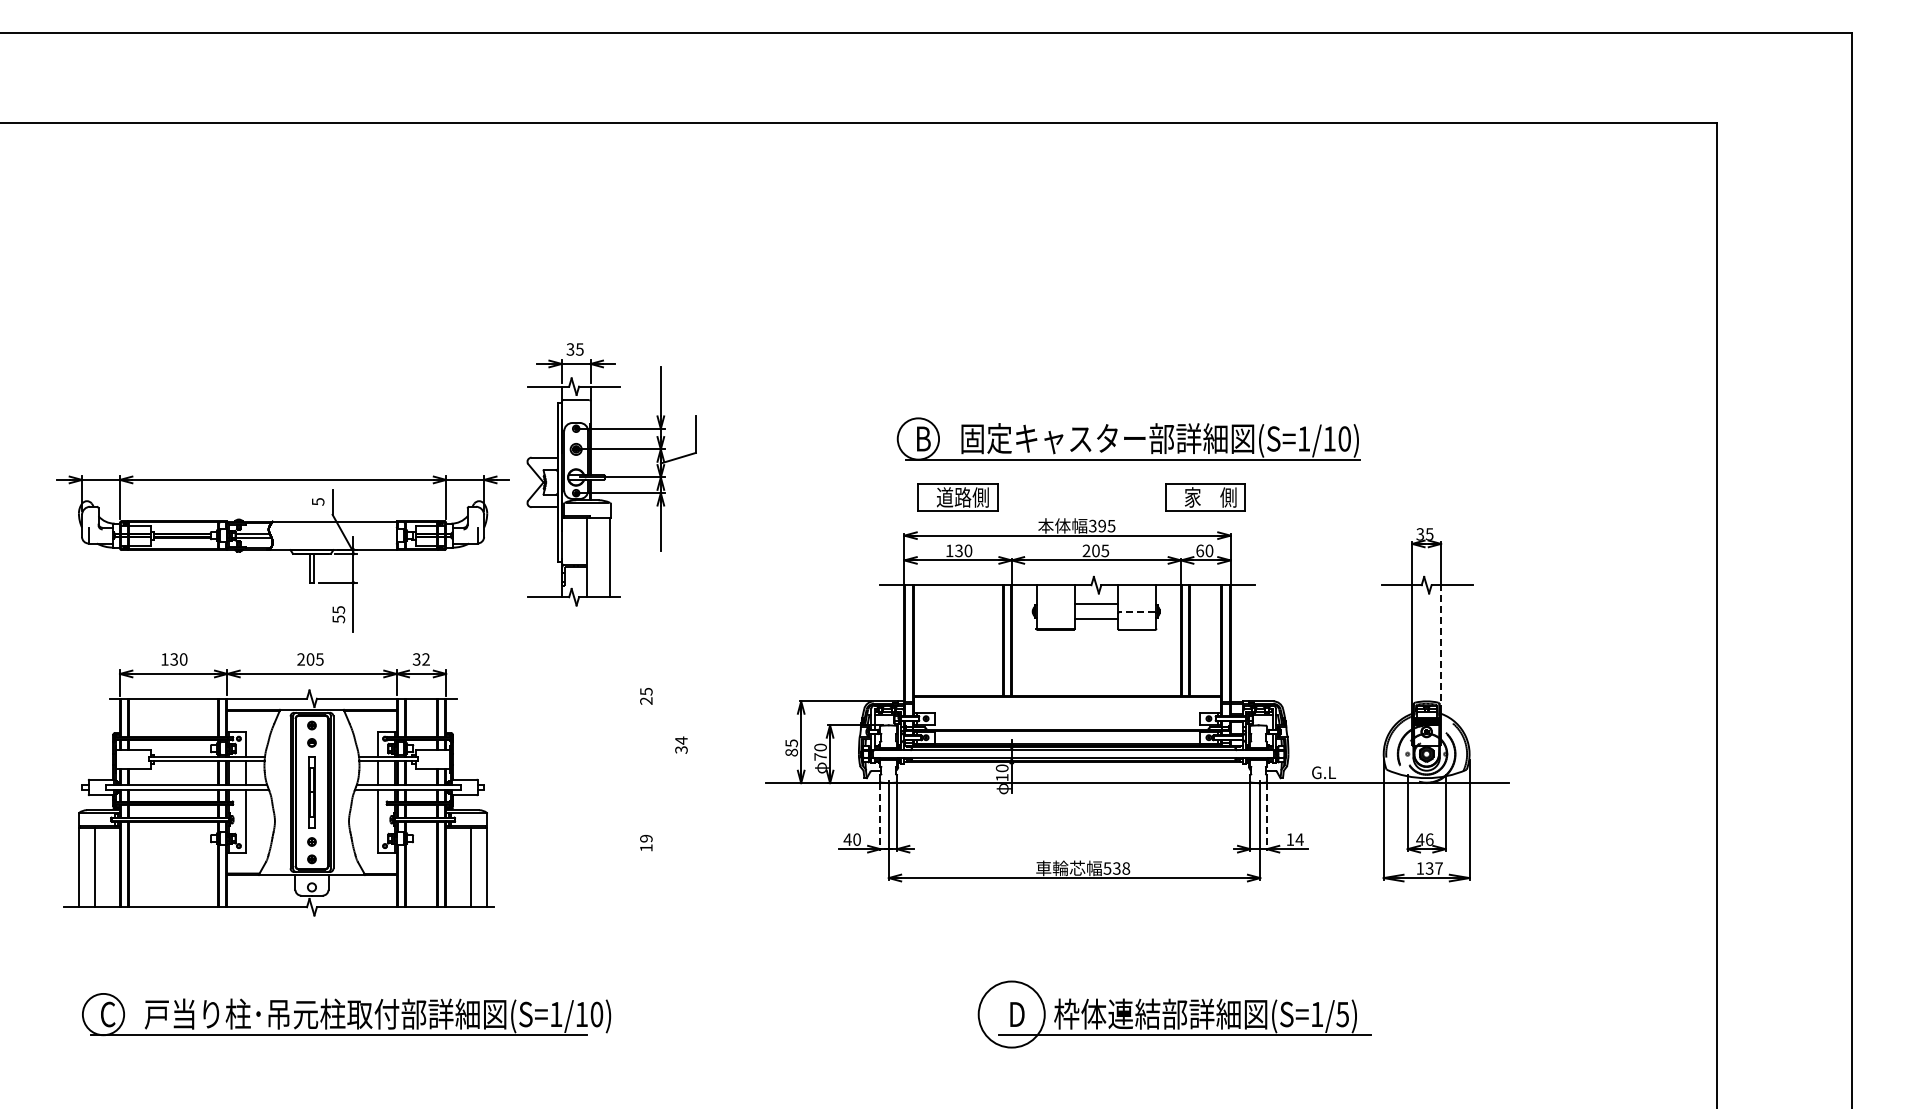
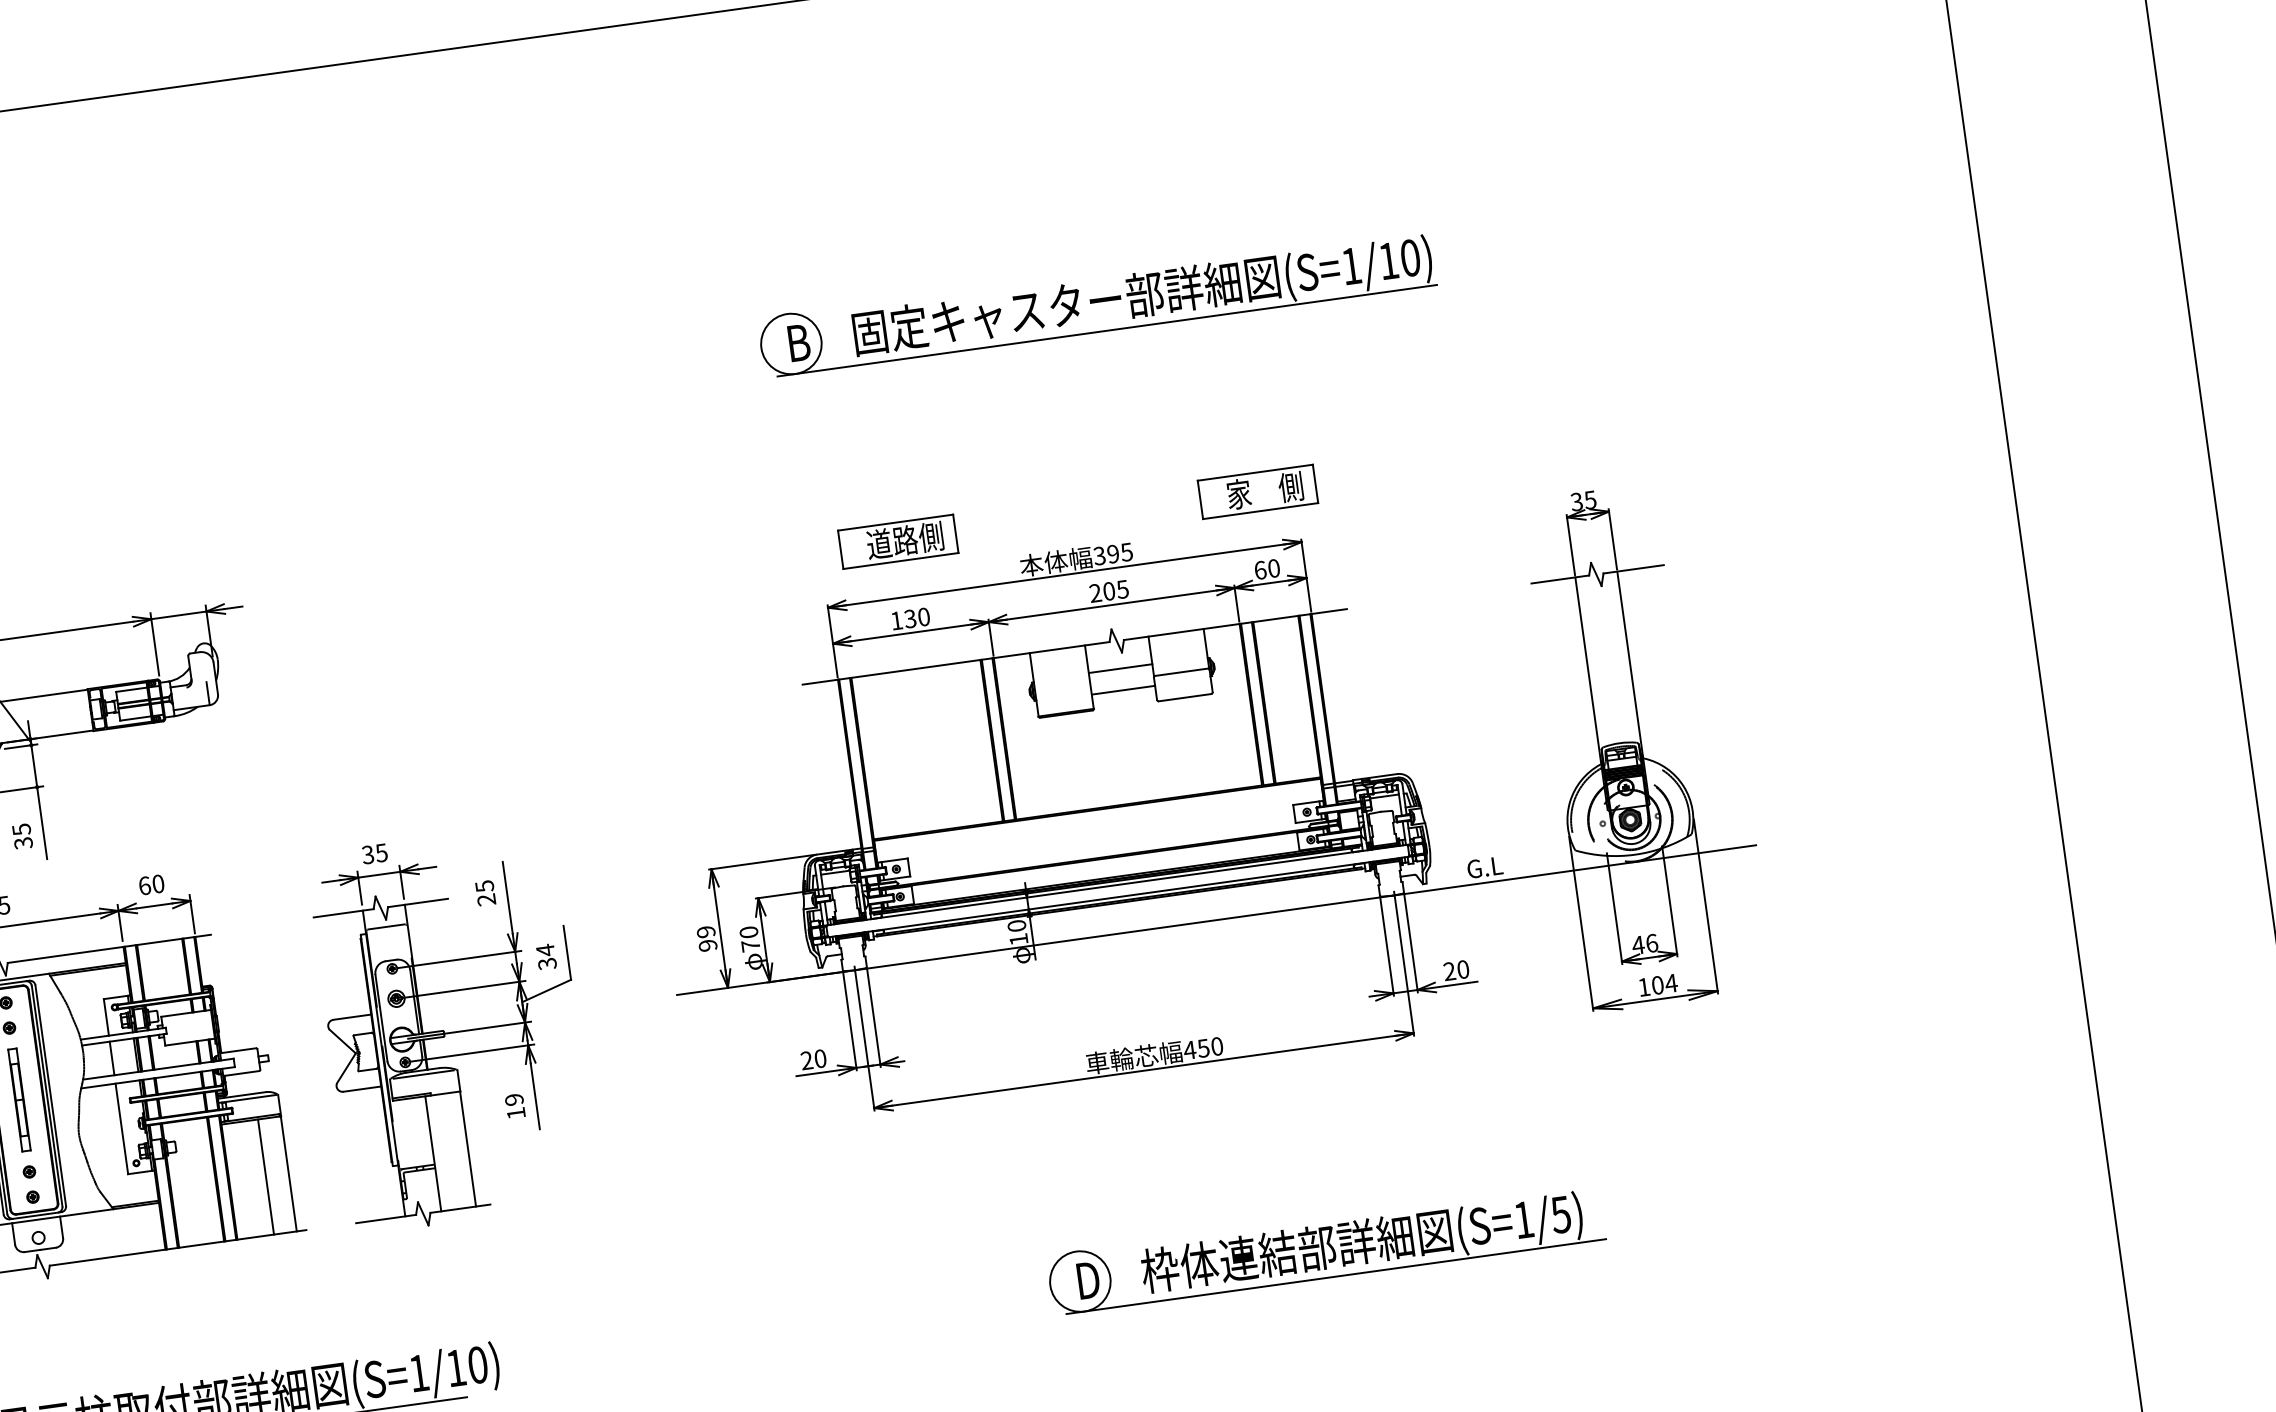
part: (1128, 438) -> (1096, 300), moved
part: (611, 474) -> (452, 1028), moved
line: (1137, 612) -> (1181, 672), dashed -> solid
text: (338, 618) -> (22, 842), 55 -> 35
line: (1441, 647) -> (1630, 661), dashed -> solid
text: (420, 659) -> (150, 885), 32 -> 60
text: (791, 747) -> (706, 938), 85 -> 99
line: (880, 816) -> (849, 1020), dashed -> solid
line: (1266, 816) -> (1410, 942), dashed -> solid
text: (847, 839) -> (806, 1060), 40 -> 20
text: (1294, 839) -> (1455, 970), 14 -> 20
text: (1116, 868) -> (1203, 1048), 538 -> 450
text: (1434, 868) -> (1664, 984), 137 -> 104
circle: (1011, 1014) -> (1079, 1281), size x0.62

